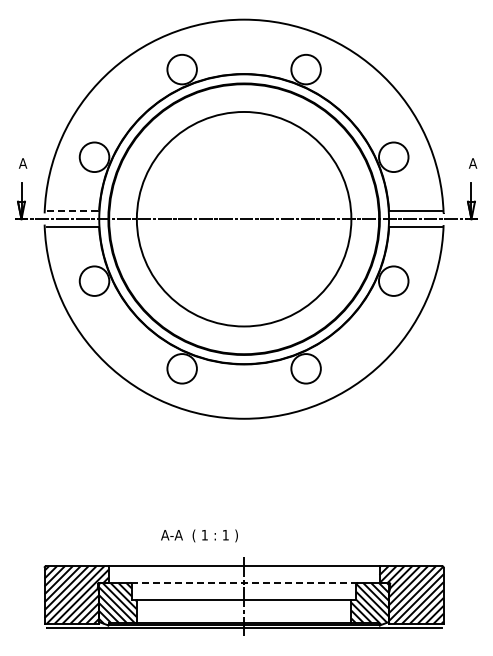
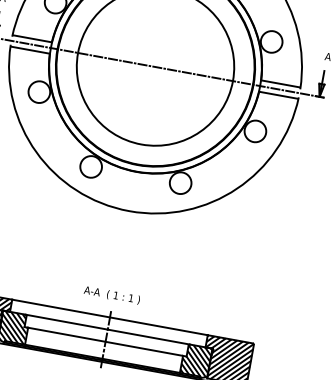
line: (73, 211) -> (33, 39), dashed -> solid
text: (199, 535) -> (112, 295), moved
line: (244, 582) -> (108, 329), dashed -> solid

